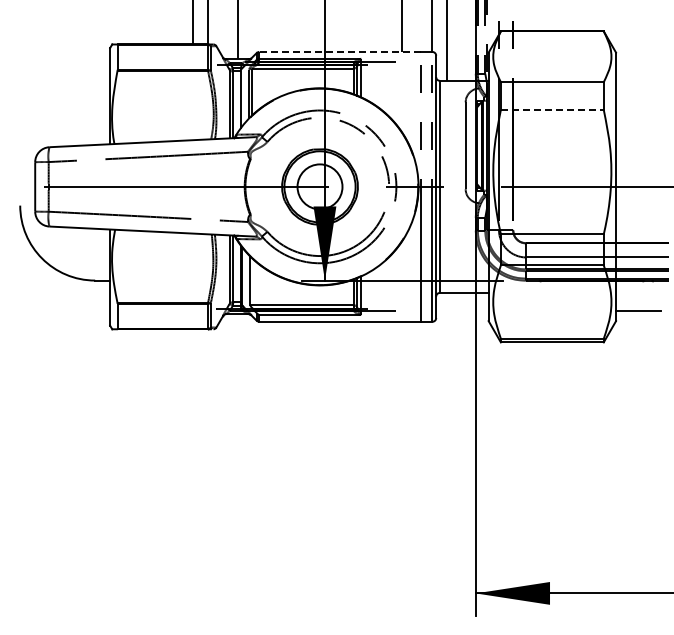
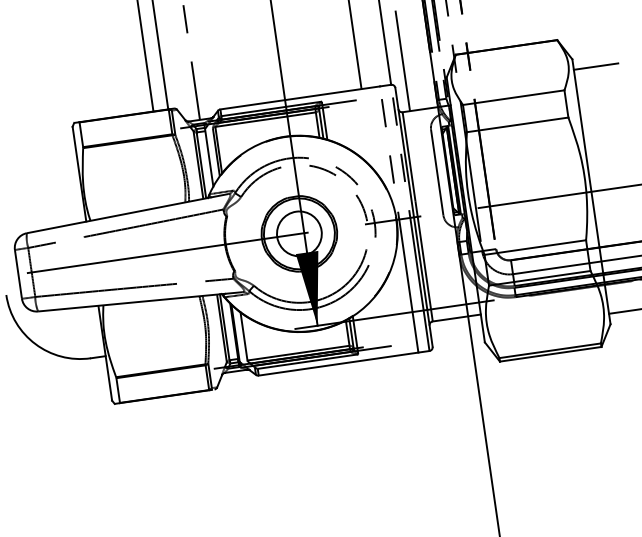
line: (340, 51) -> (300, 97), dashed -> solid
line: (638, 63) -> (596, 66), added
line: (552, 109) -> (517, 124), dashed -> solid

